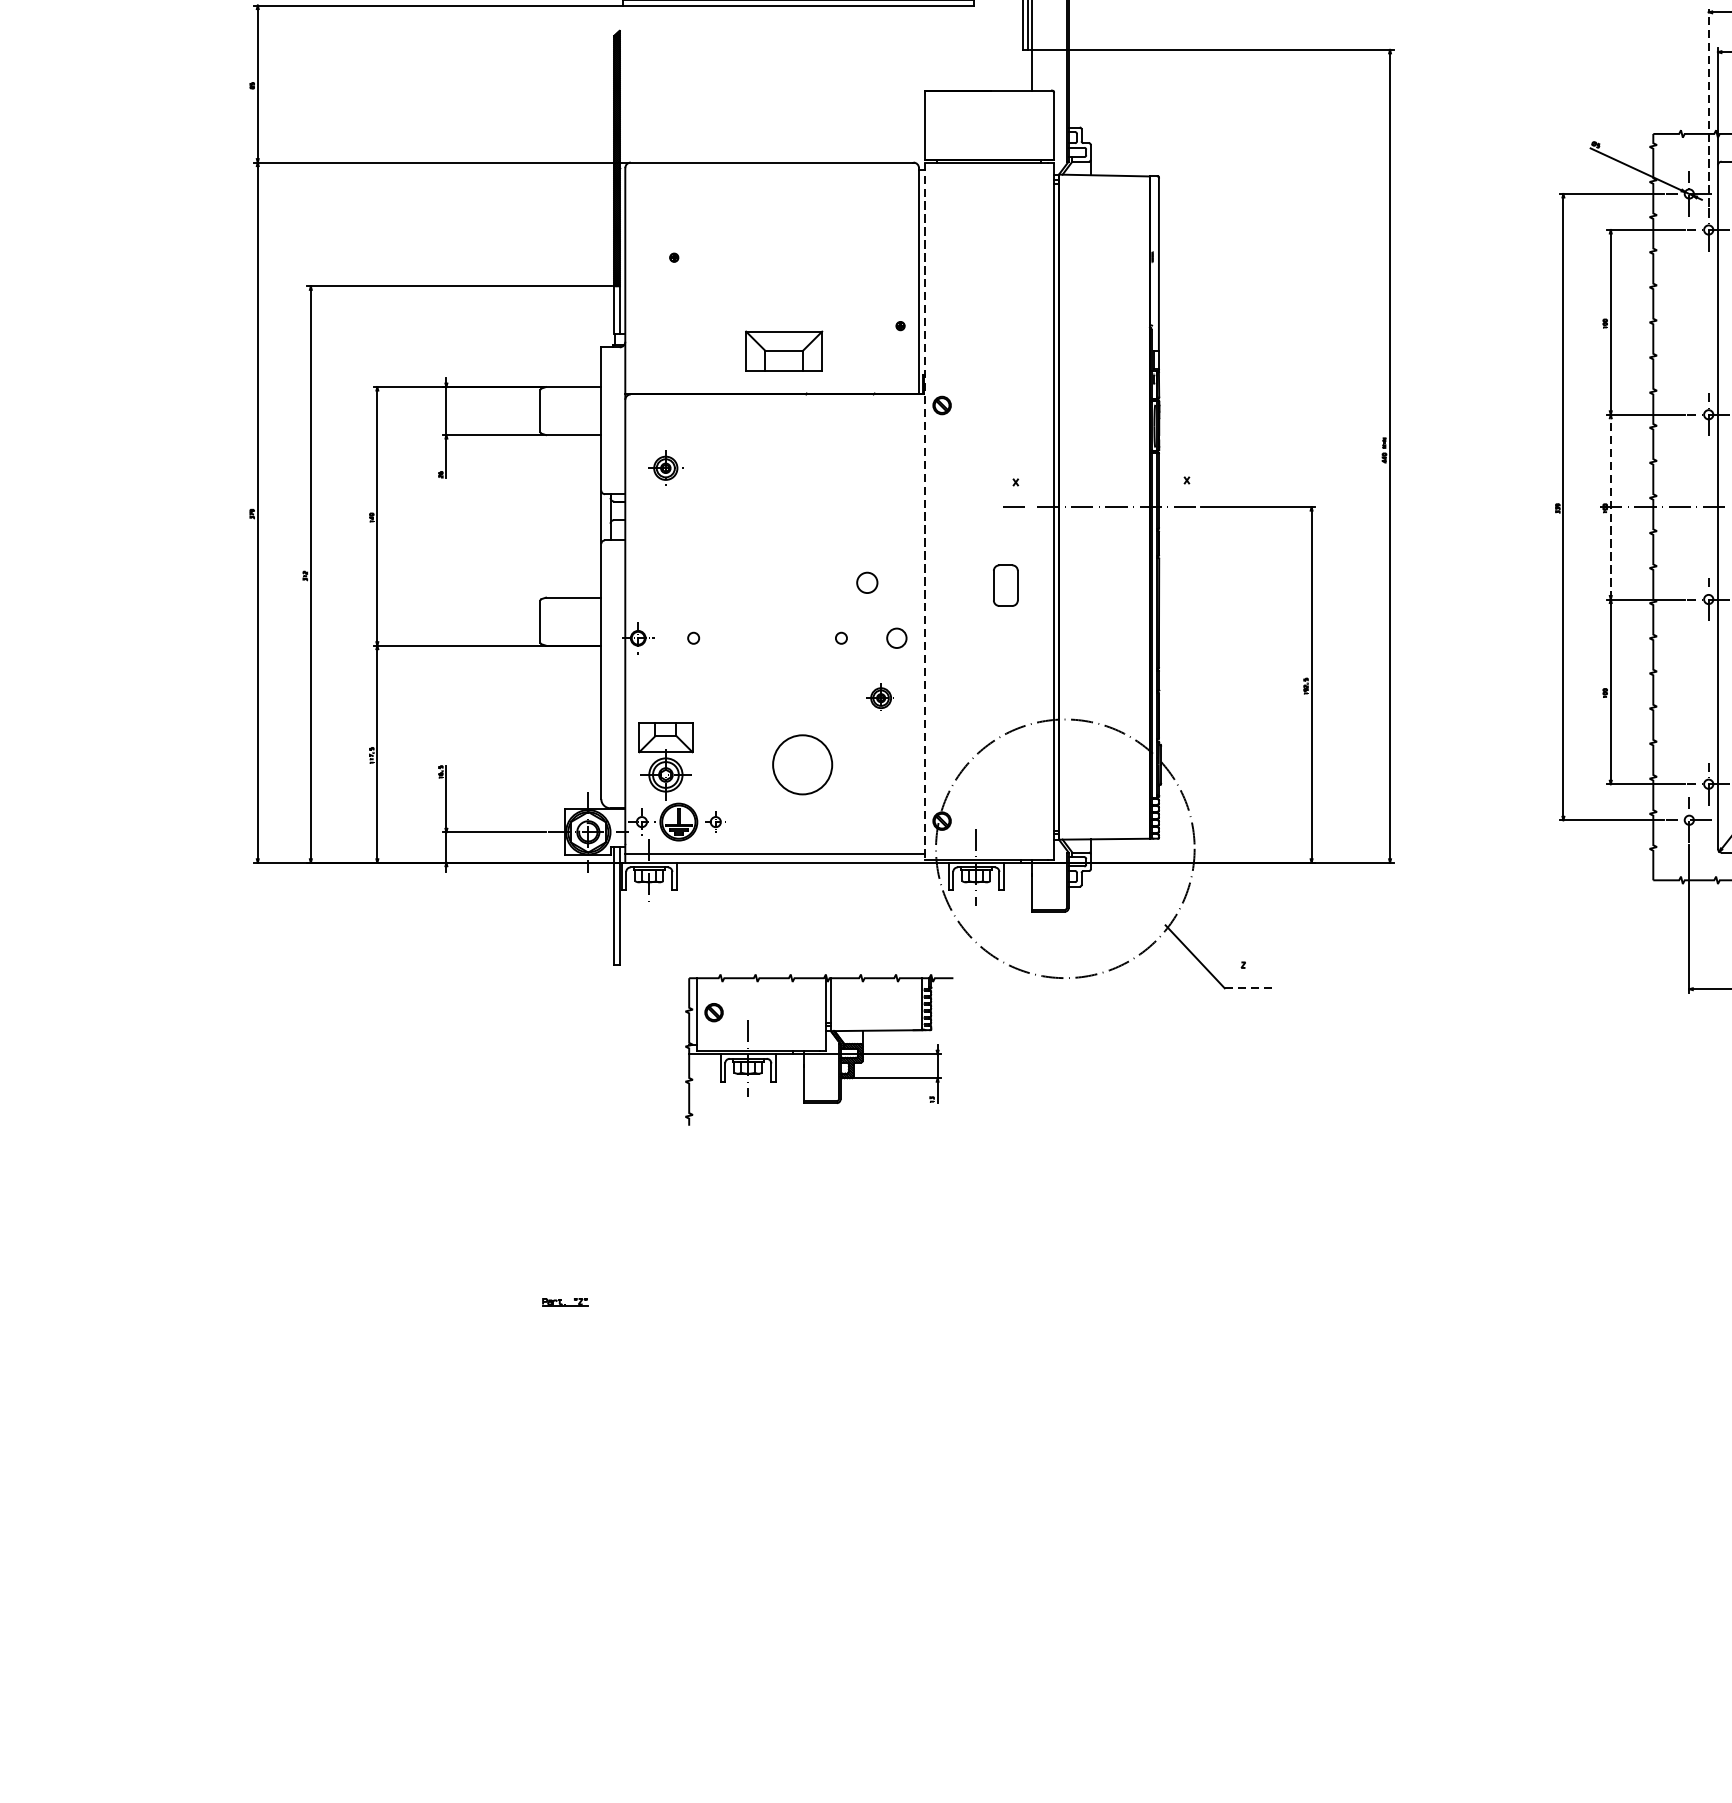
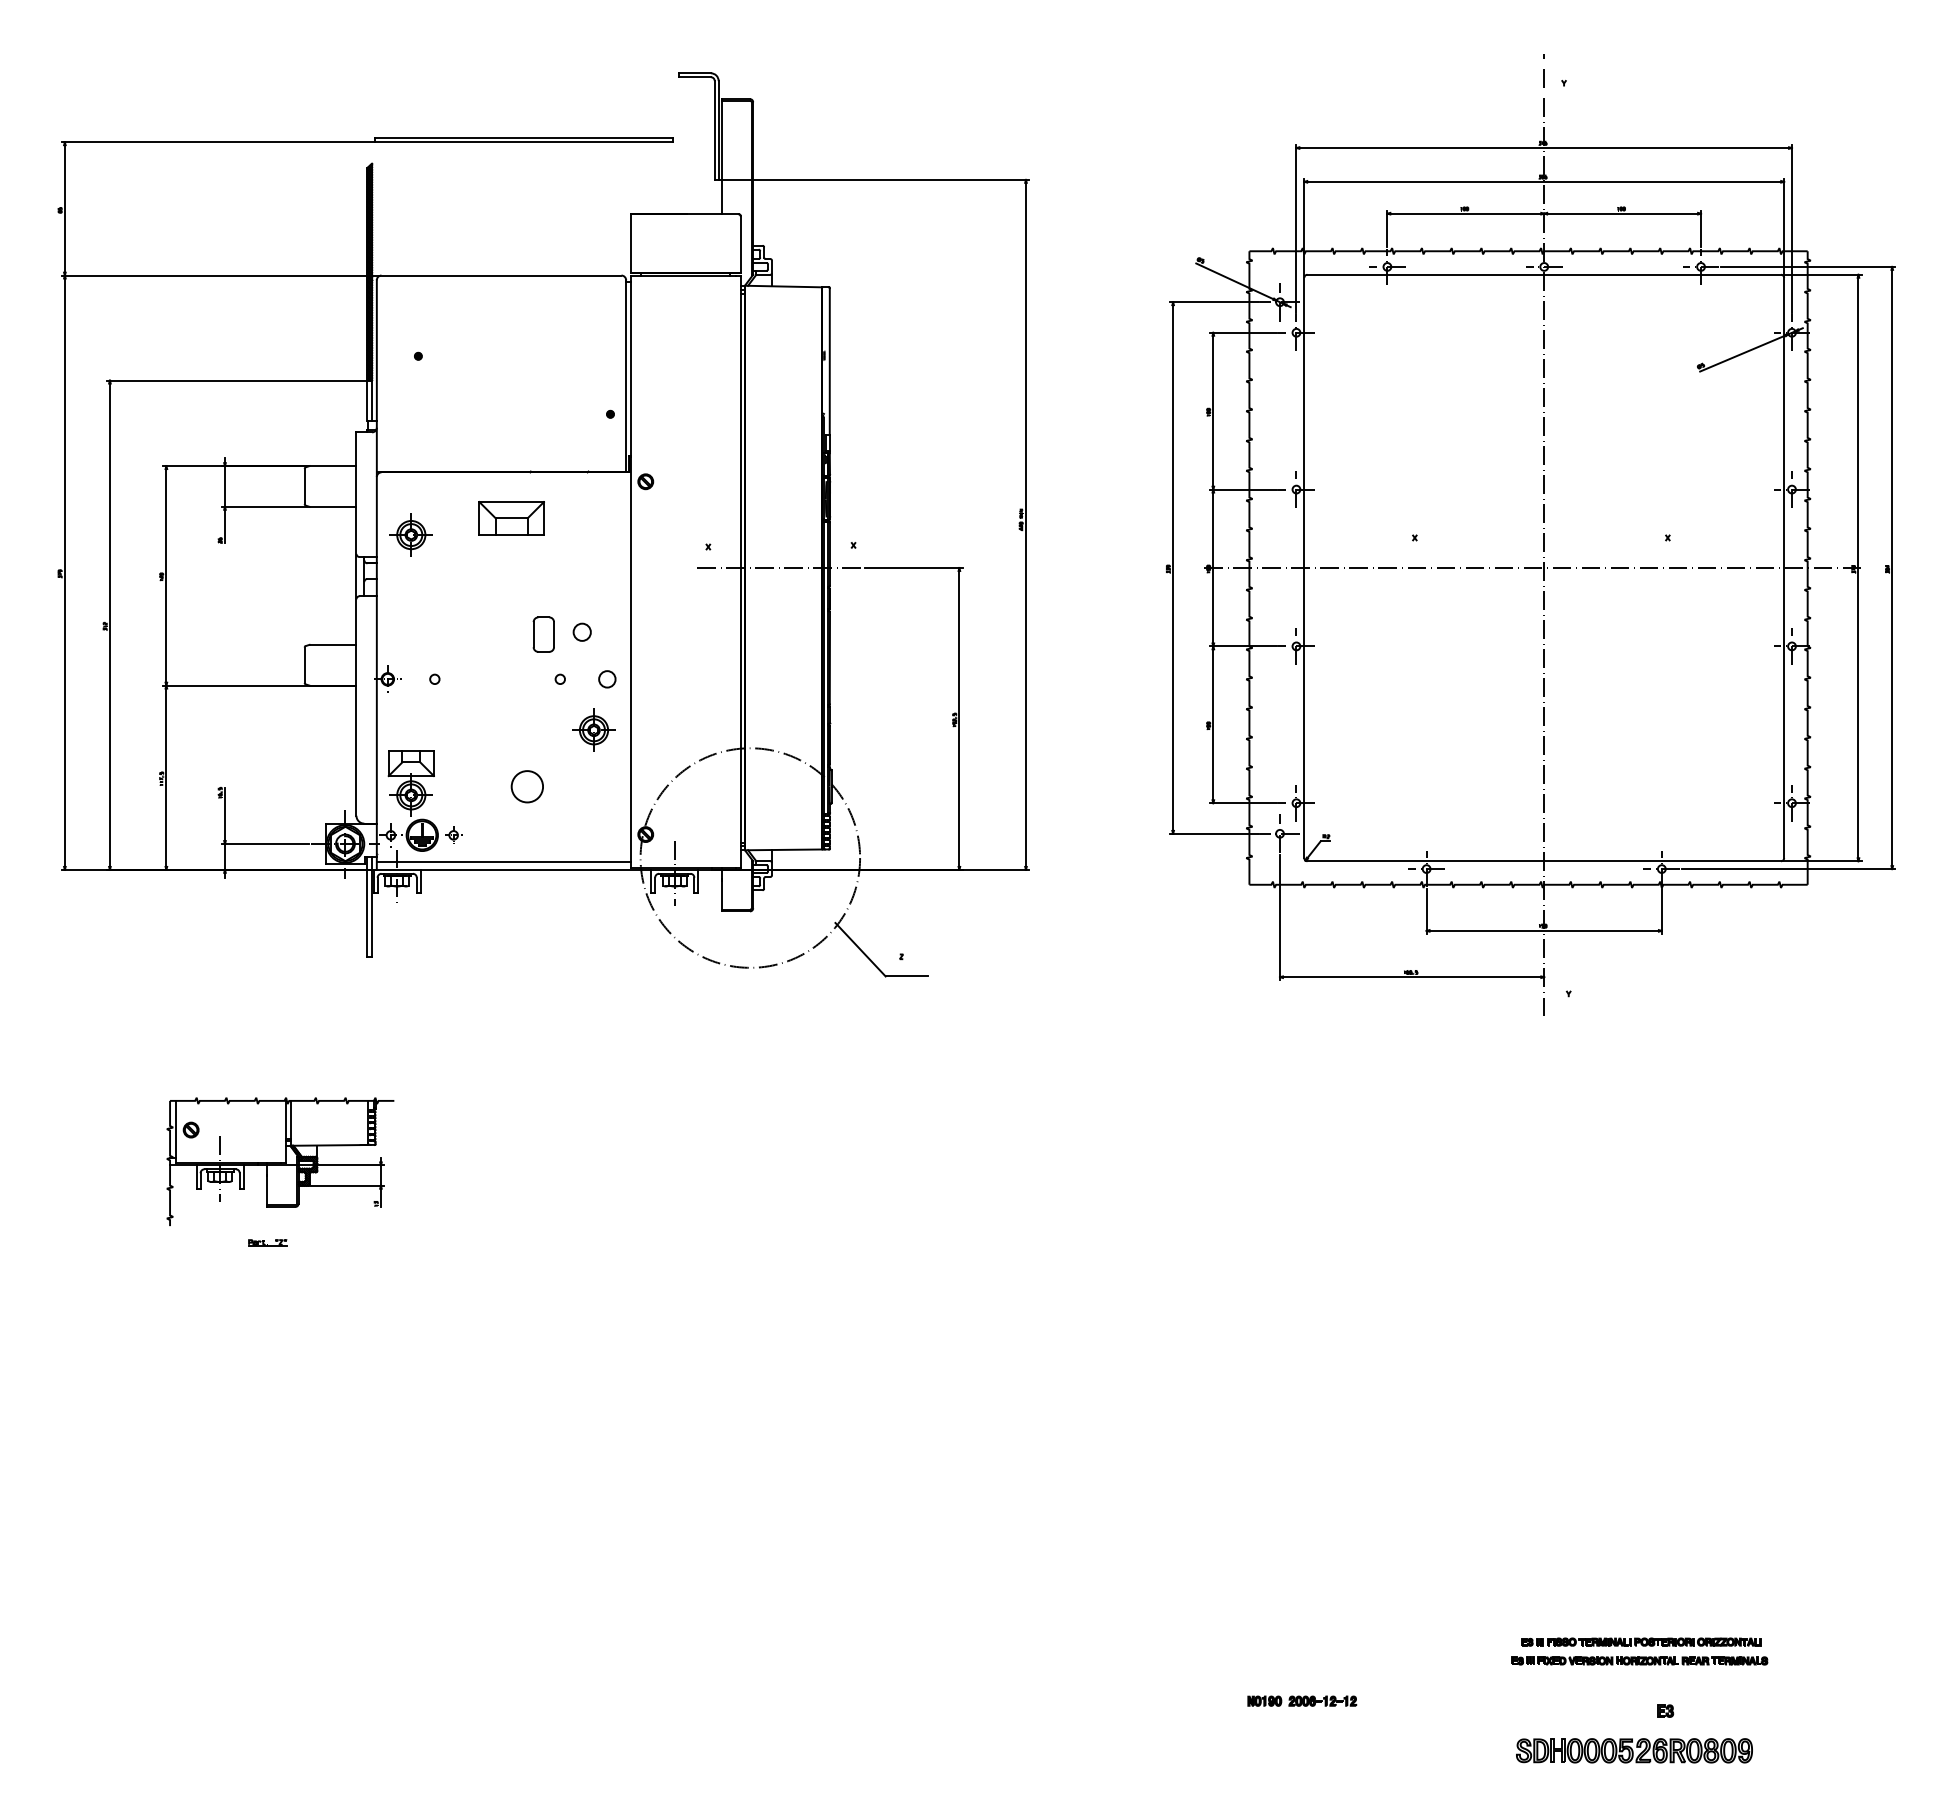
line: (1708, 107) -> (1296, 228), dashed -> solid
part: (783, 351) -> (511, 518), moved
part: (664, 467) -> (410, 534), size x1.43
line: (1610, 506) -> (1213, 567), dashed -> solid
line: (924, 511) -> (630, 571), dashed -> solid
part: (1005, 585) -> (543, 634), moved
part: (880, 697) -> (593, 729), size x1.67
circle: (802, 764) -> (527, 786), size x0.62
line: (1250, 988) -> (907, 976), dashed -> solid
part: (819, 1049) -> (280, 1161), moved
part: (564, 1301) -> (267, 1242), moved

